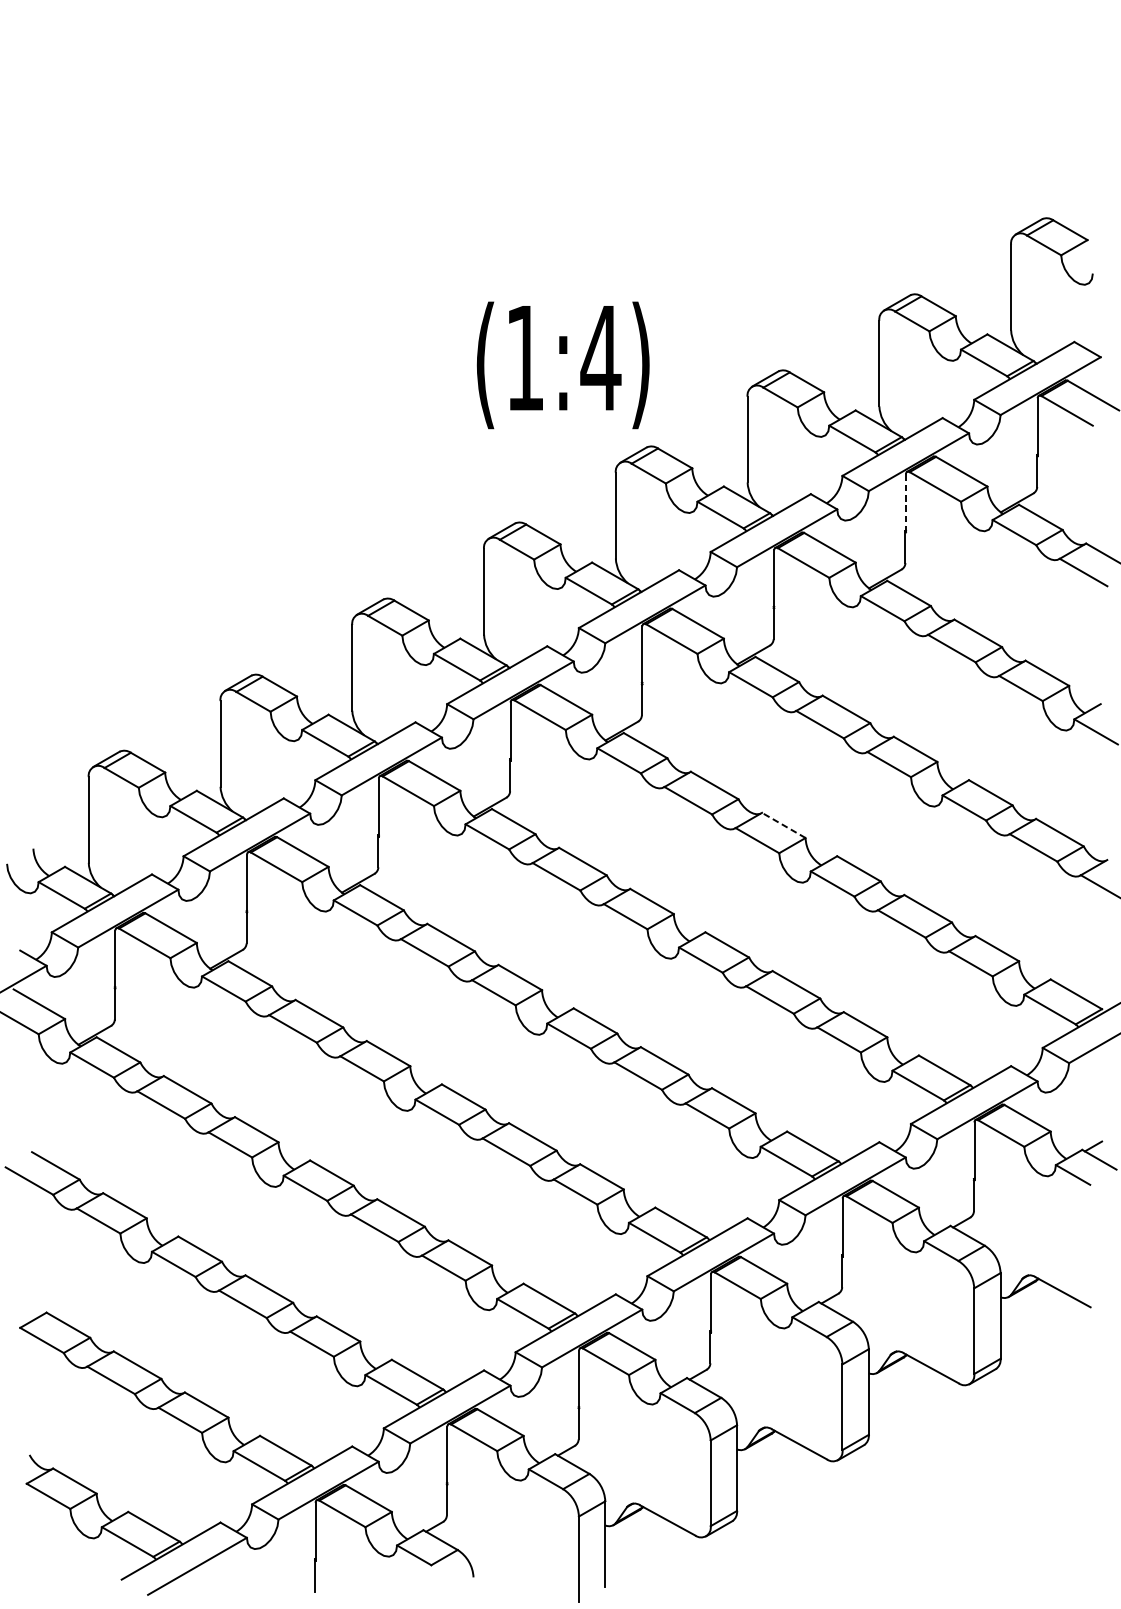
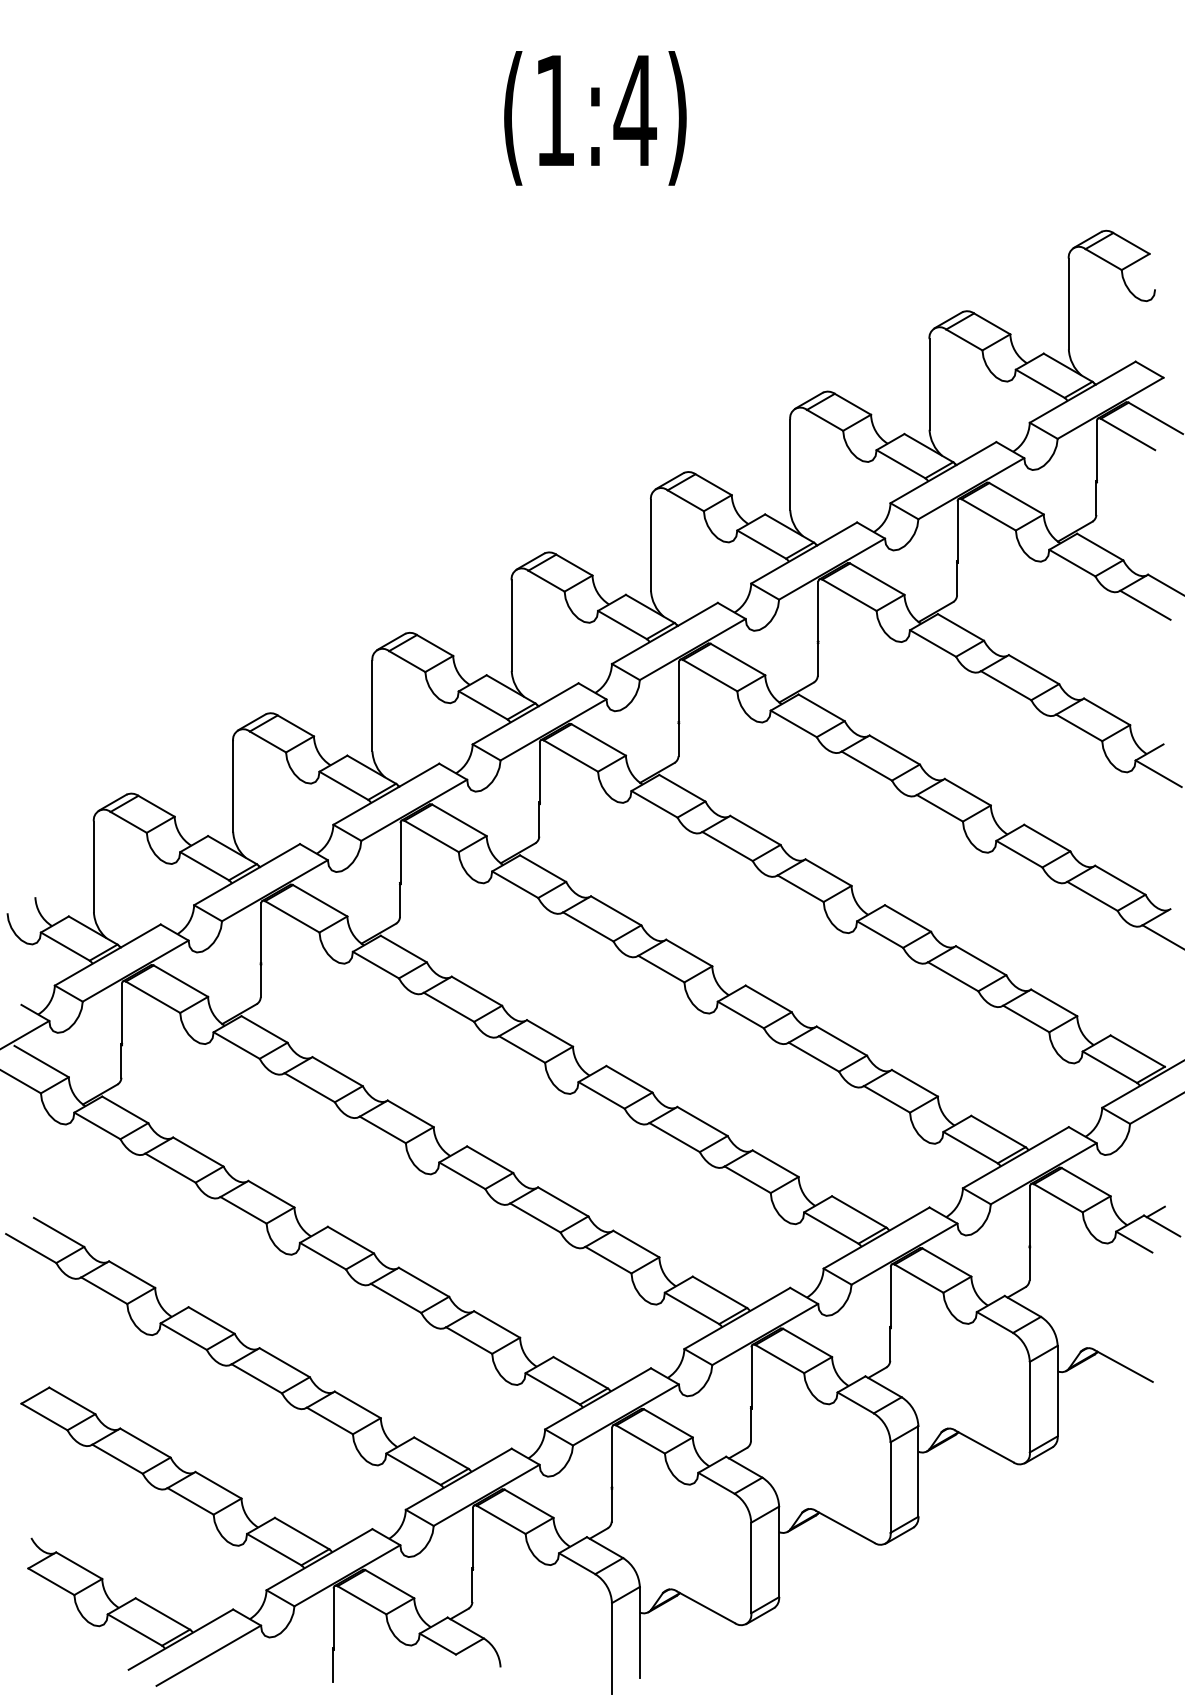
text: (563, 365) -> (595, 118), moved
line: (905, 503) -> (957, 532), dashed -> solid
line: (783, 825) -> (828, 872), dashed -> solid

